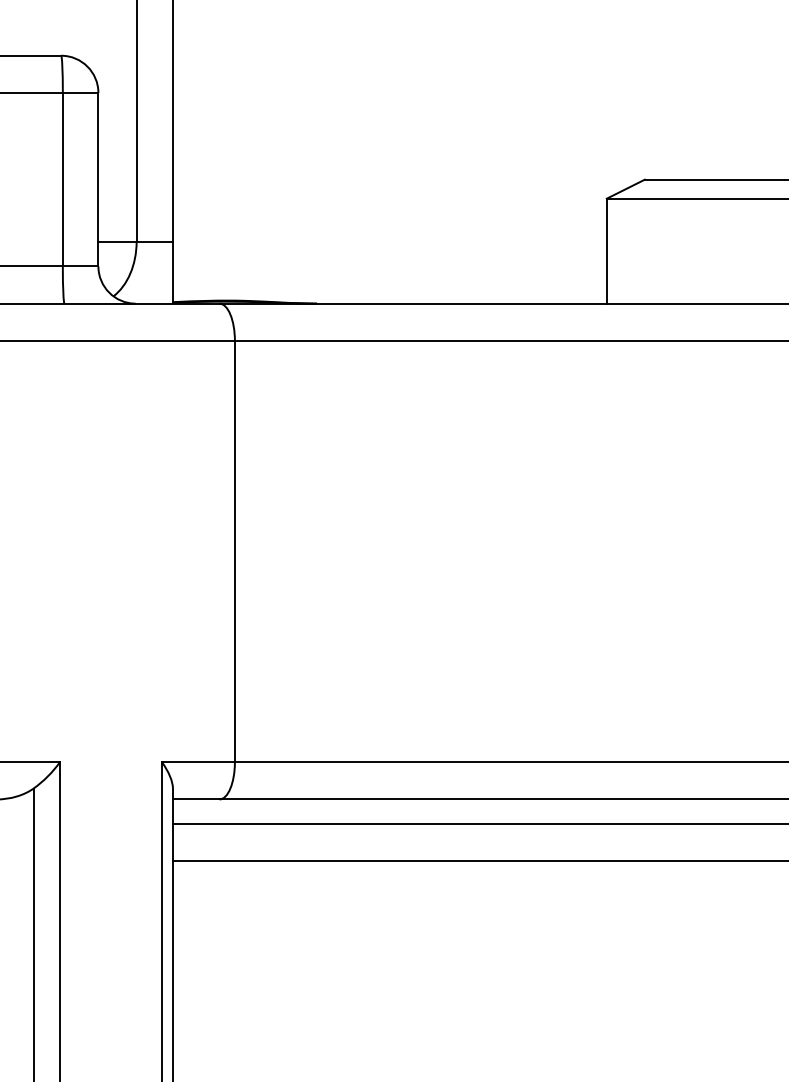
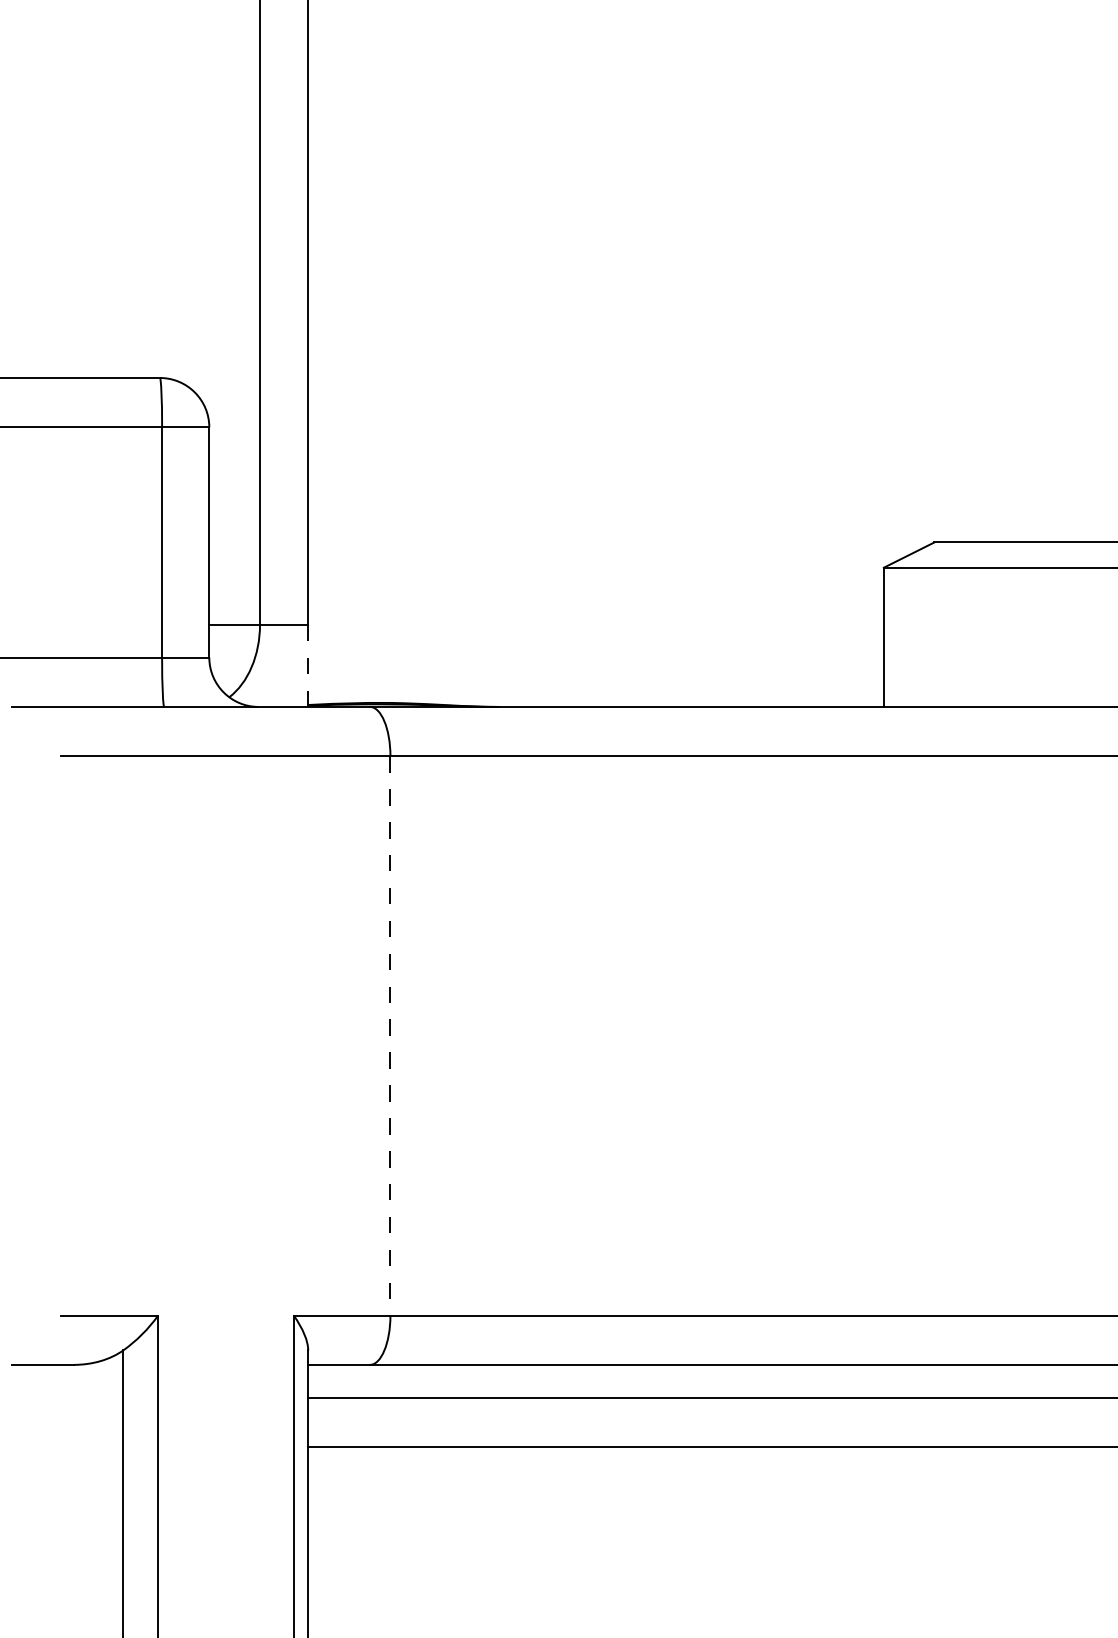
line: (173, 272) -> (308, 665), solid -> dashed
line: (234, 551) -> (390, 1035), solid -> dashed

